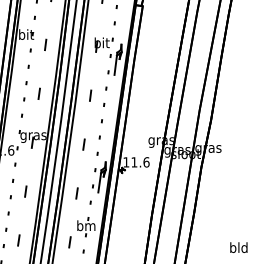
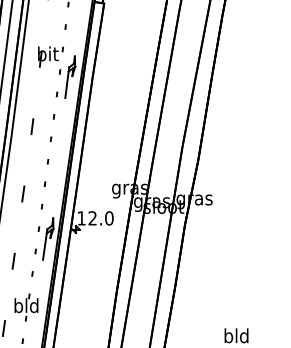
text: (140, 162) -> (101, 218), 11.6 -> 12.0
text: (86, 225) -> (26, 305), bm -> bld

